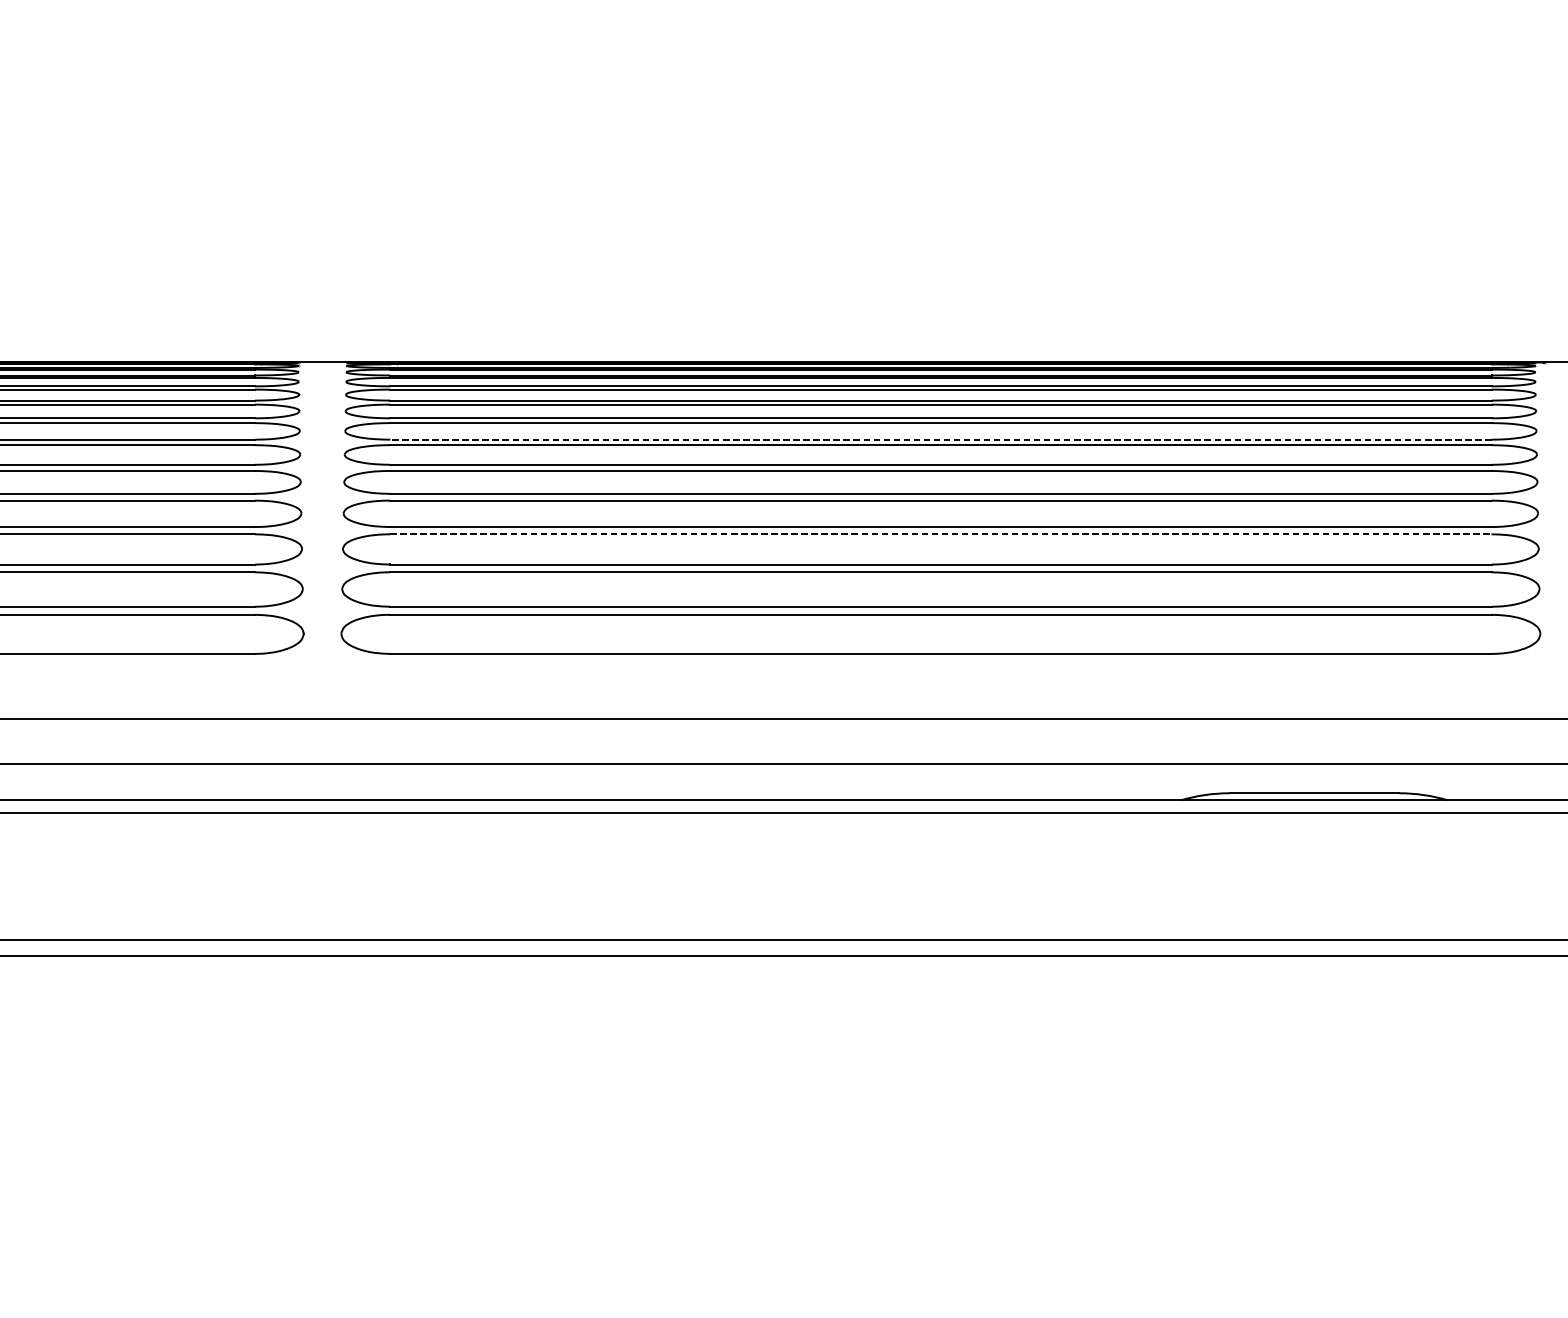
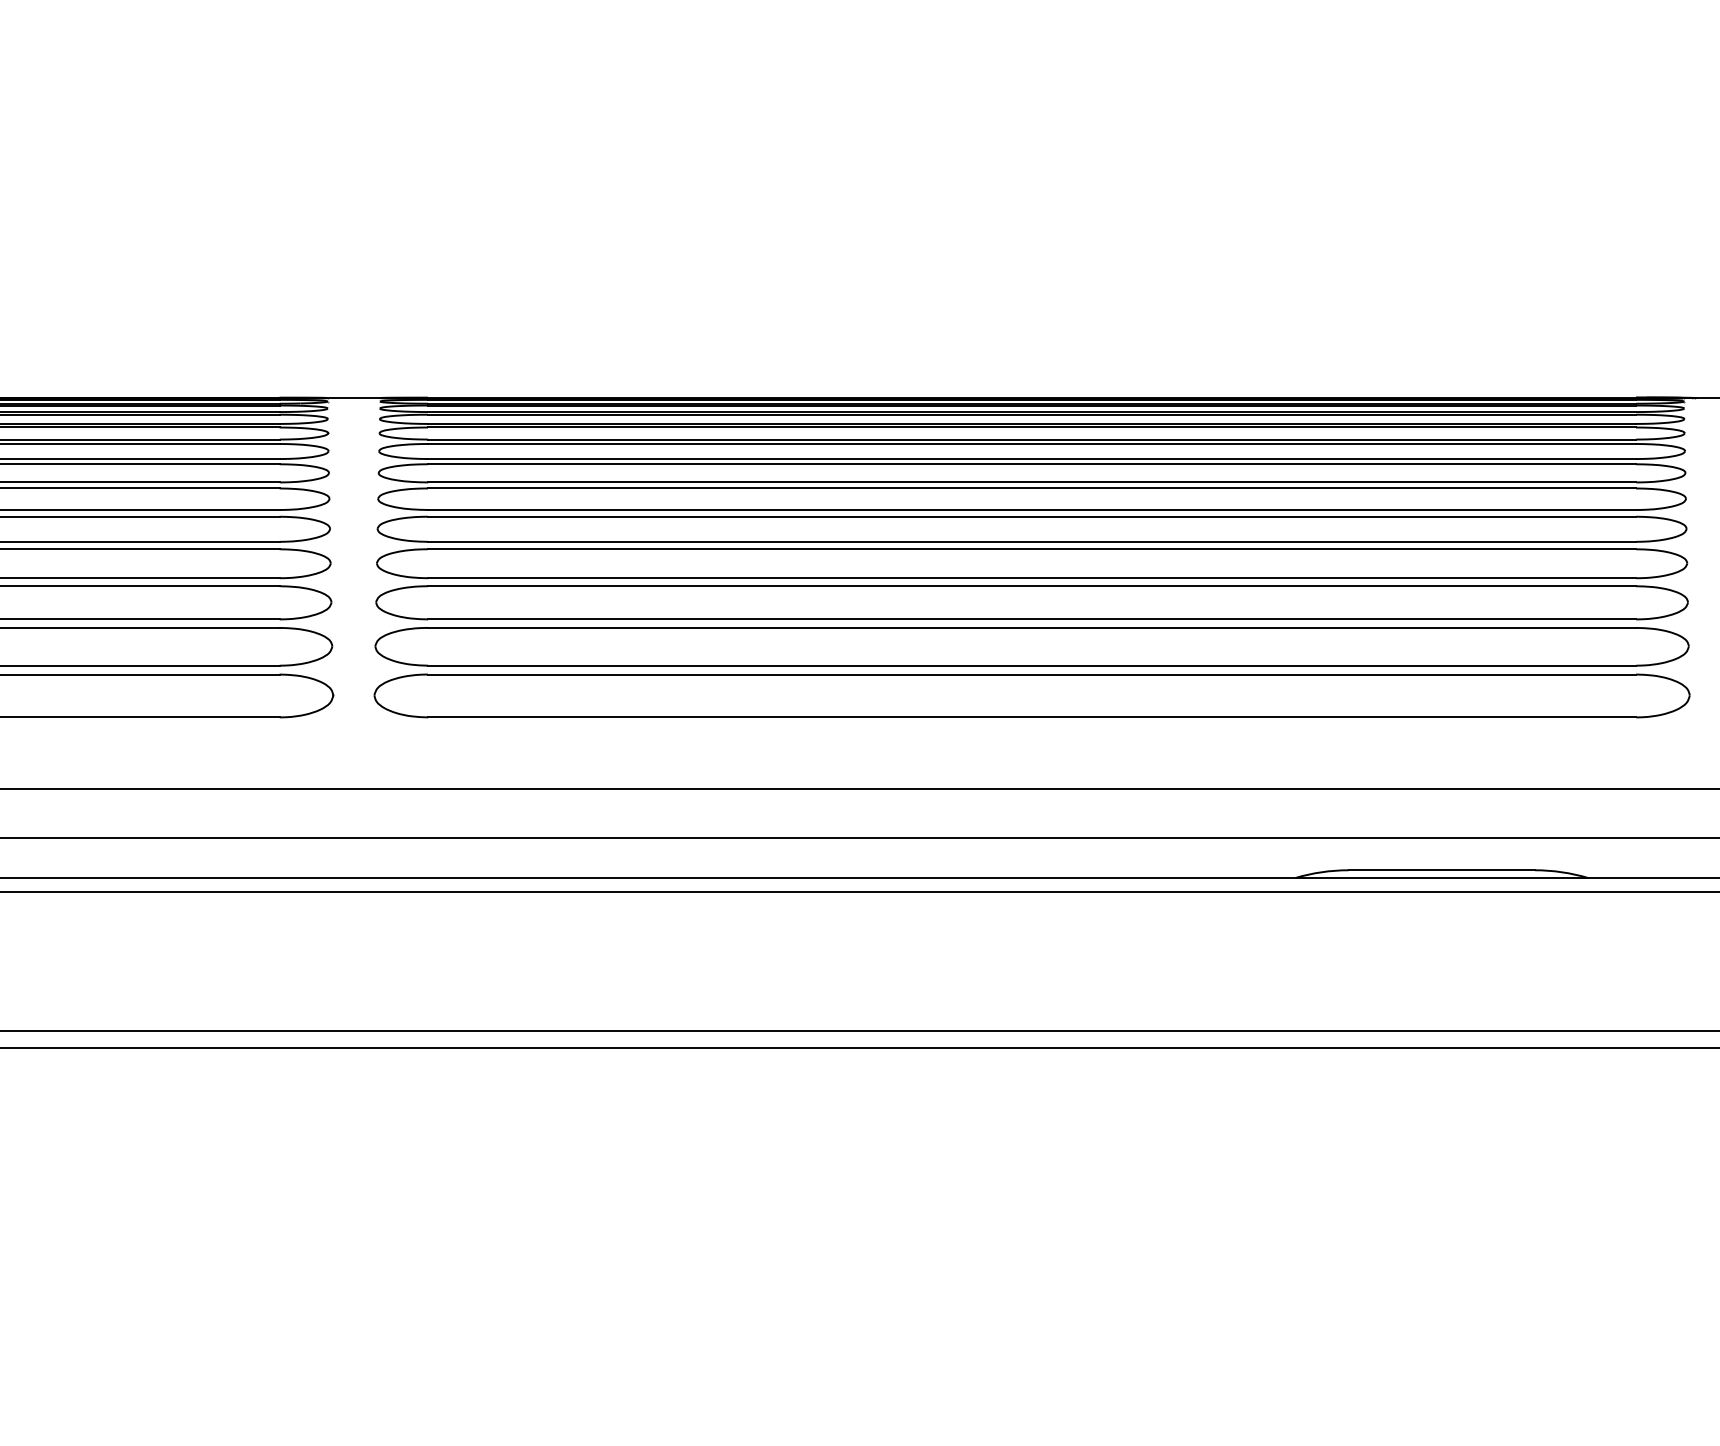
line: (940, 439) -> (1031, 482), dashed -> solid
line: (941, 534) -> (1032, 586), dashed -> solid

